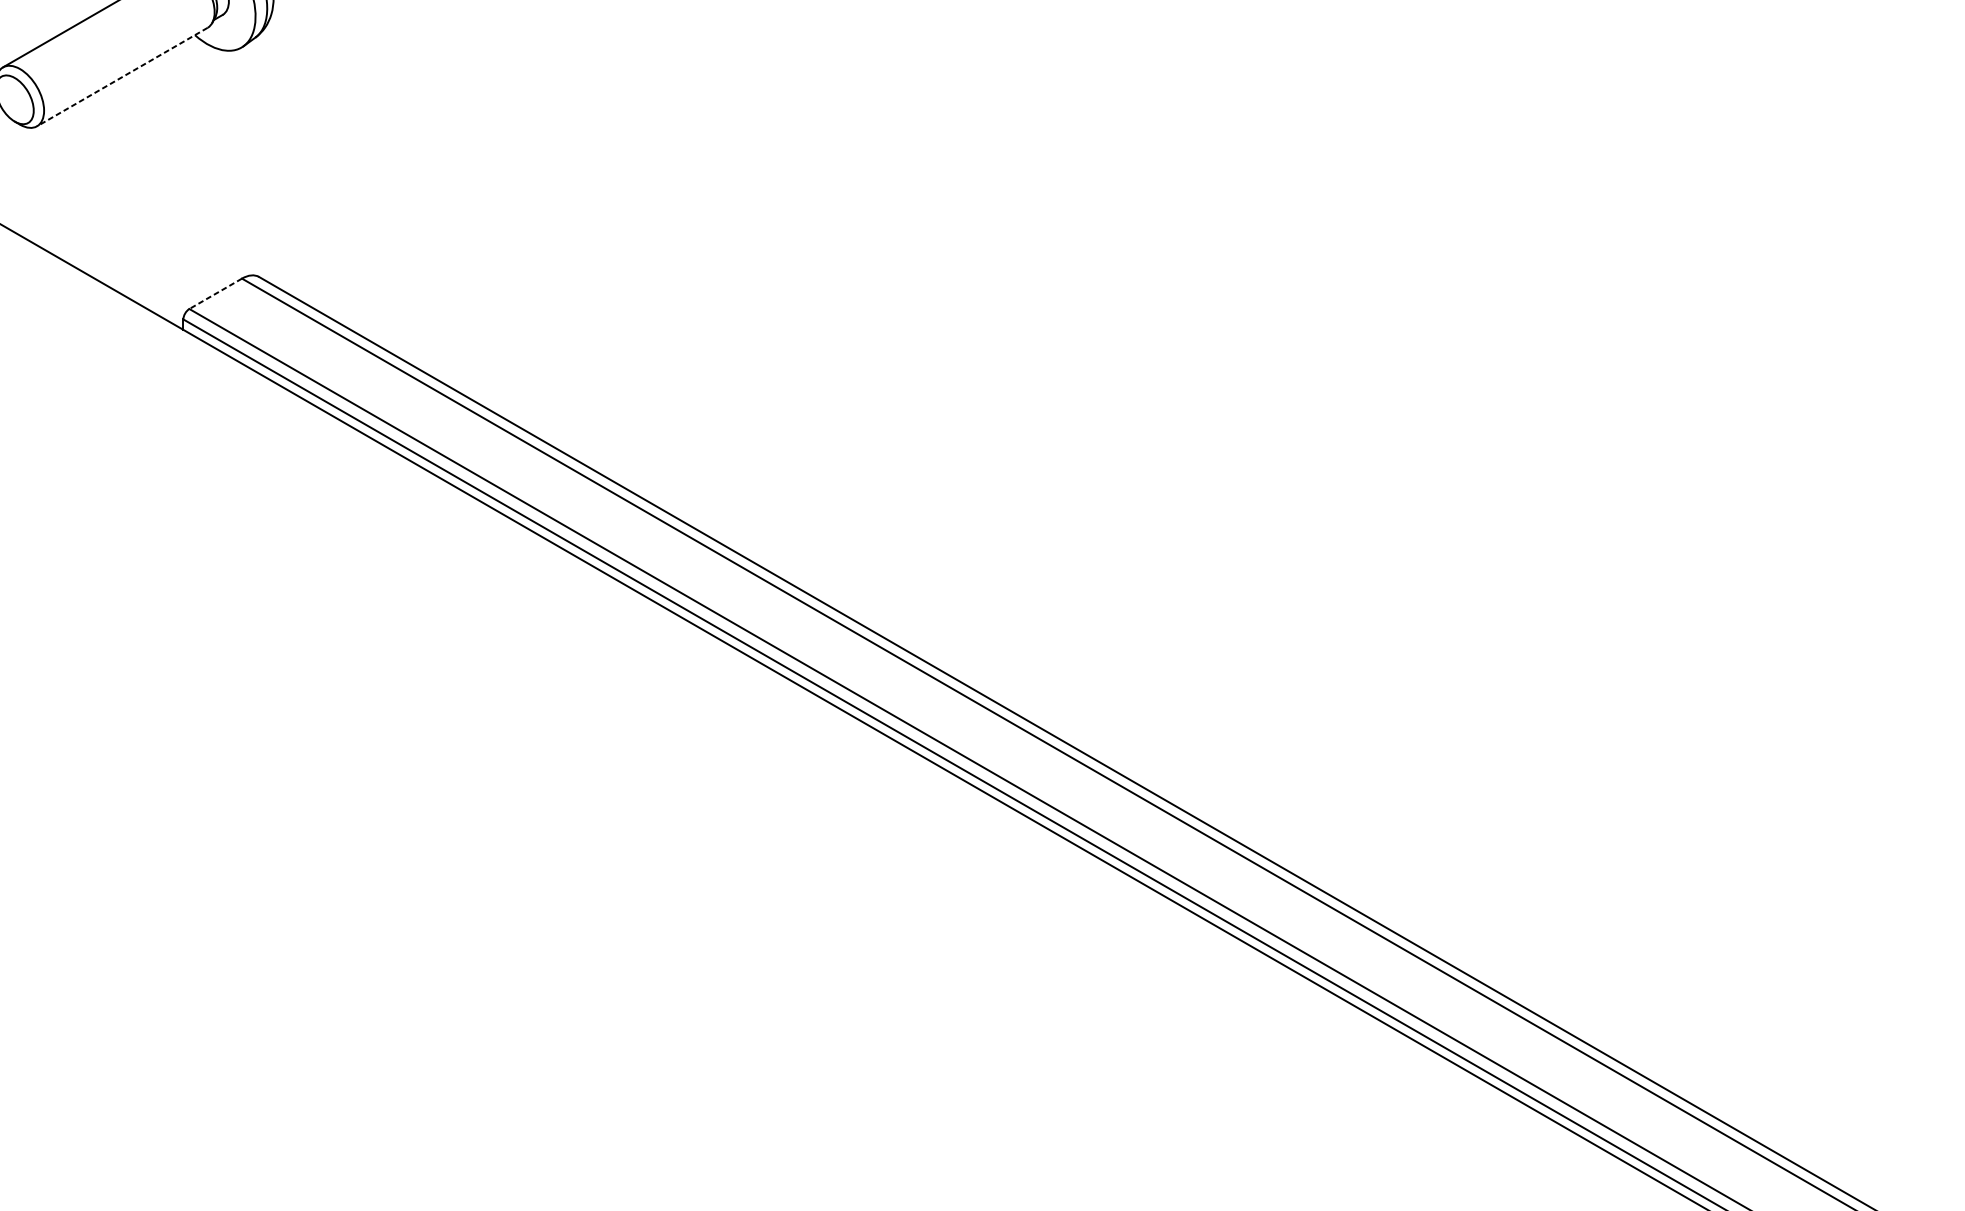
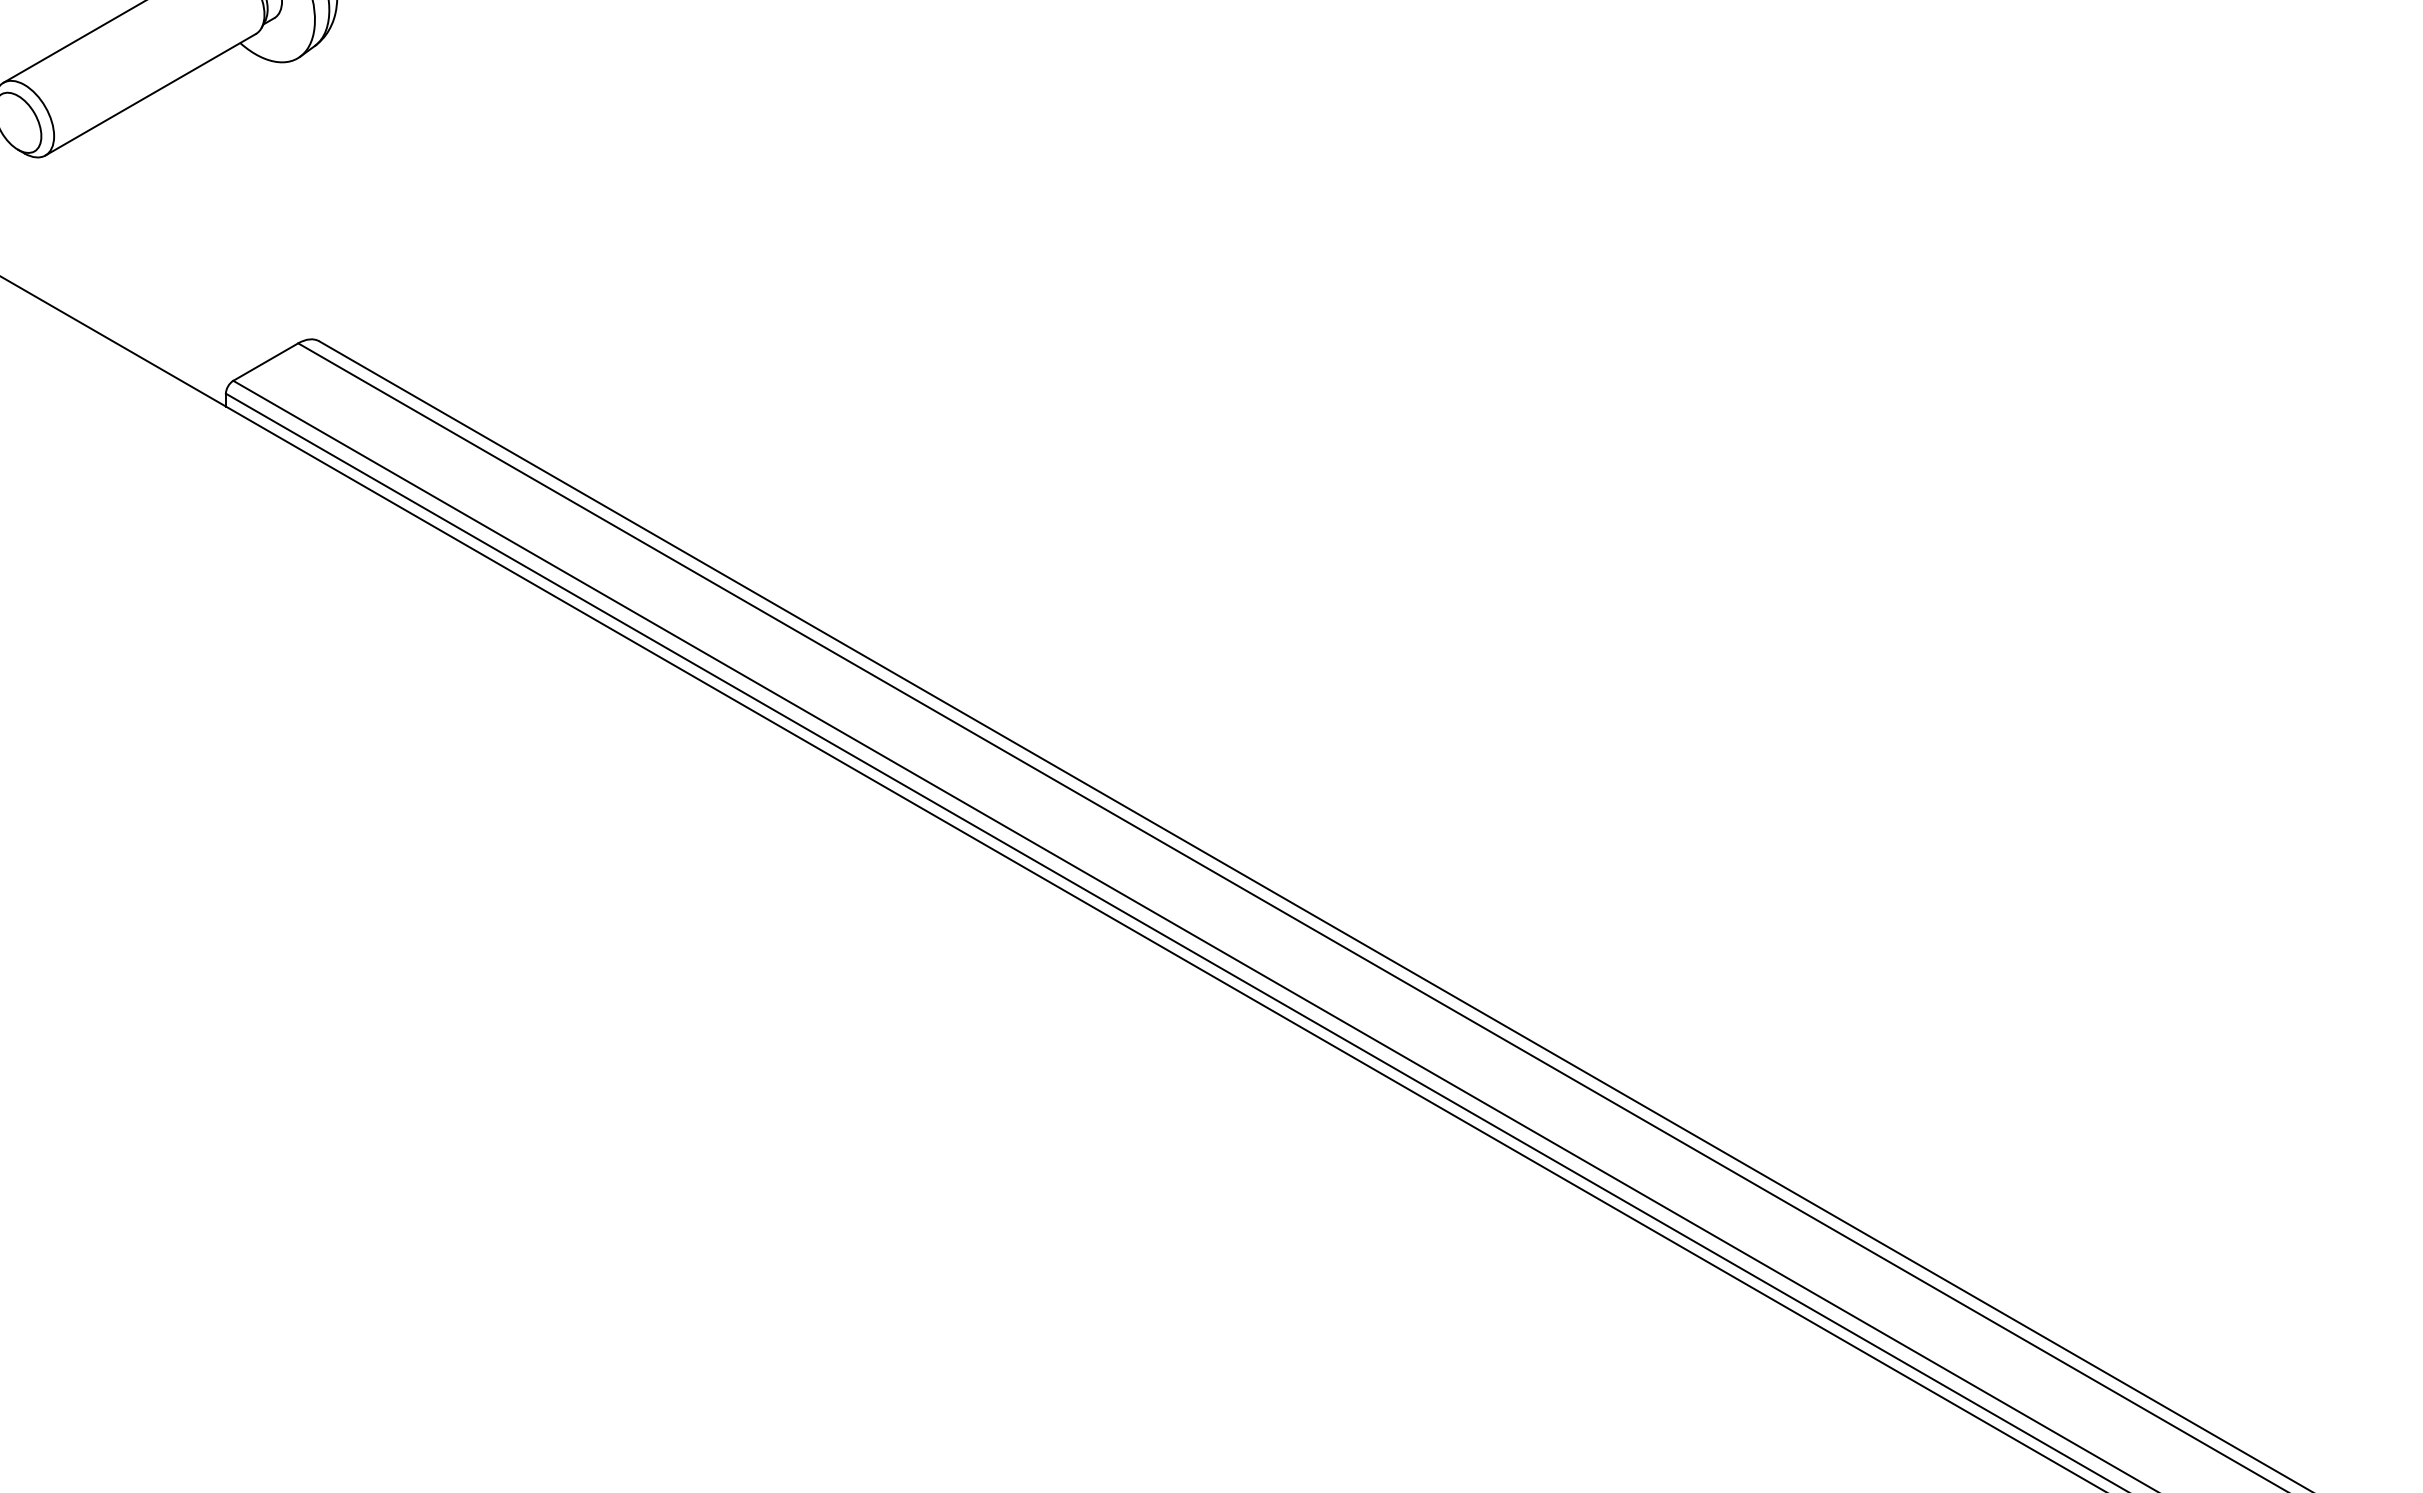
line: (122, 77) -> (150, 95), dashed -> solid
line: (215, 294) -> (265, 362), dashed -> solid

